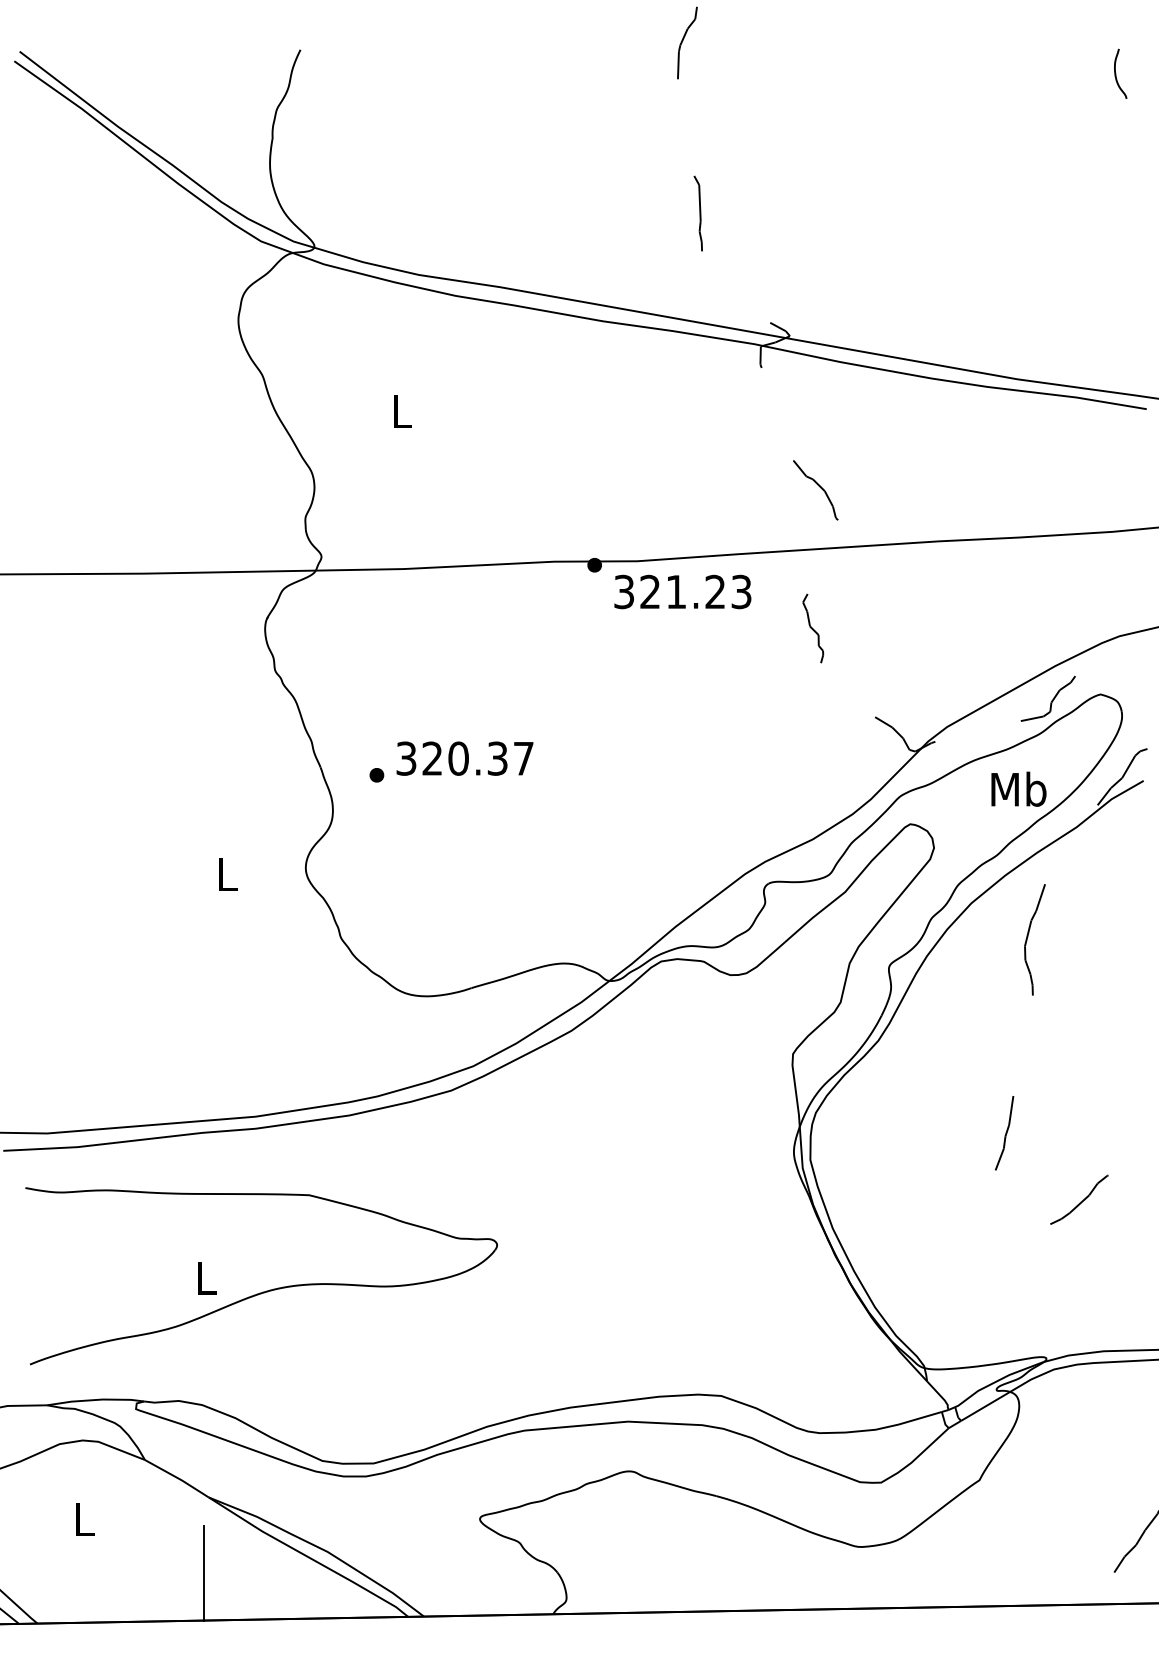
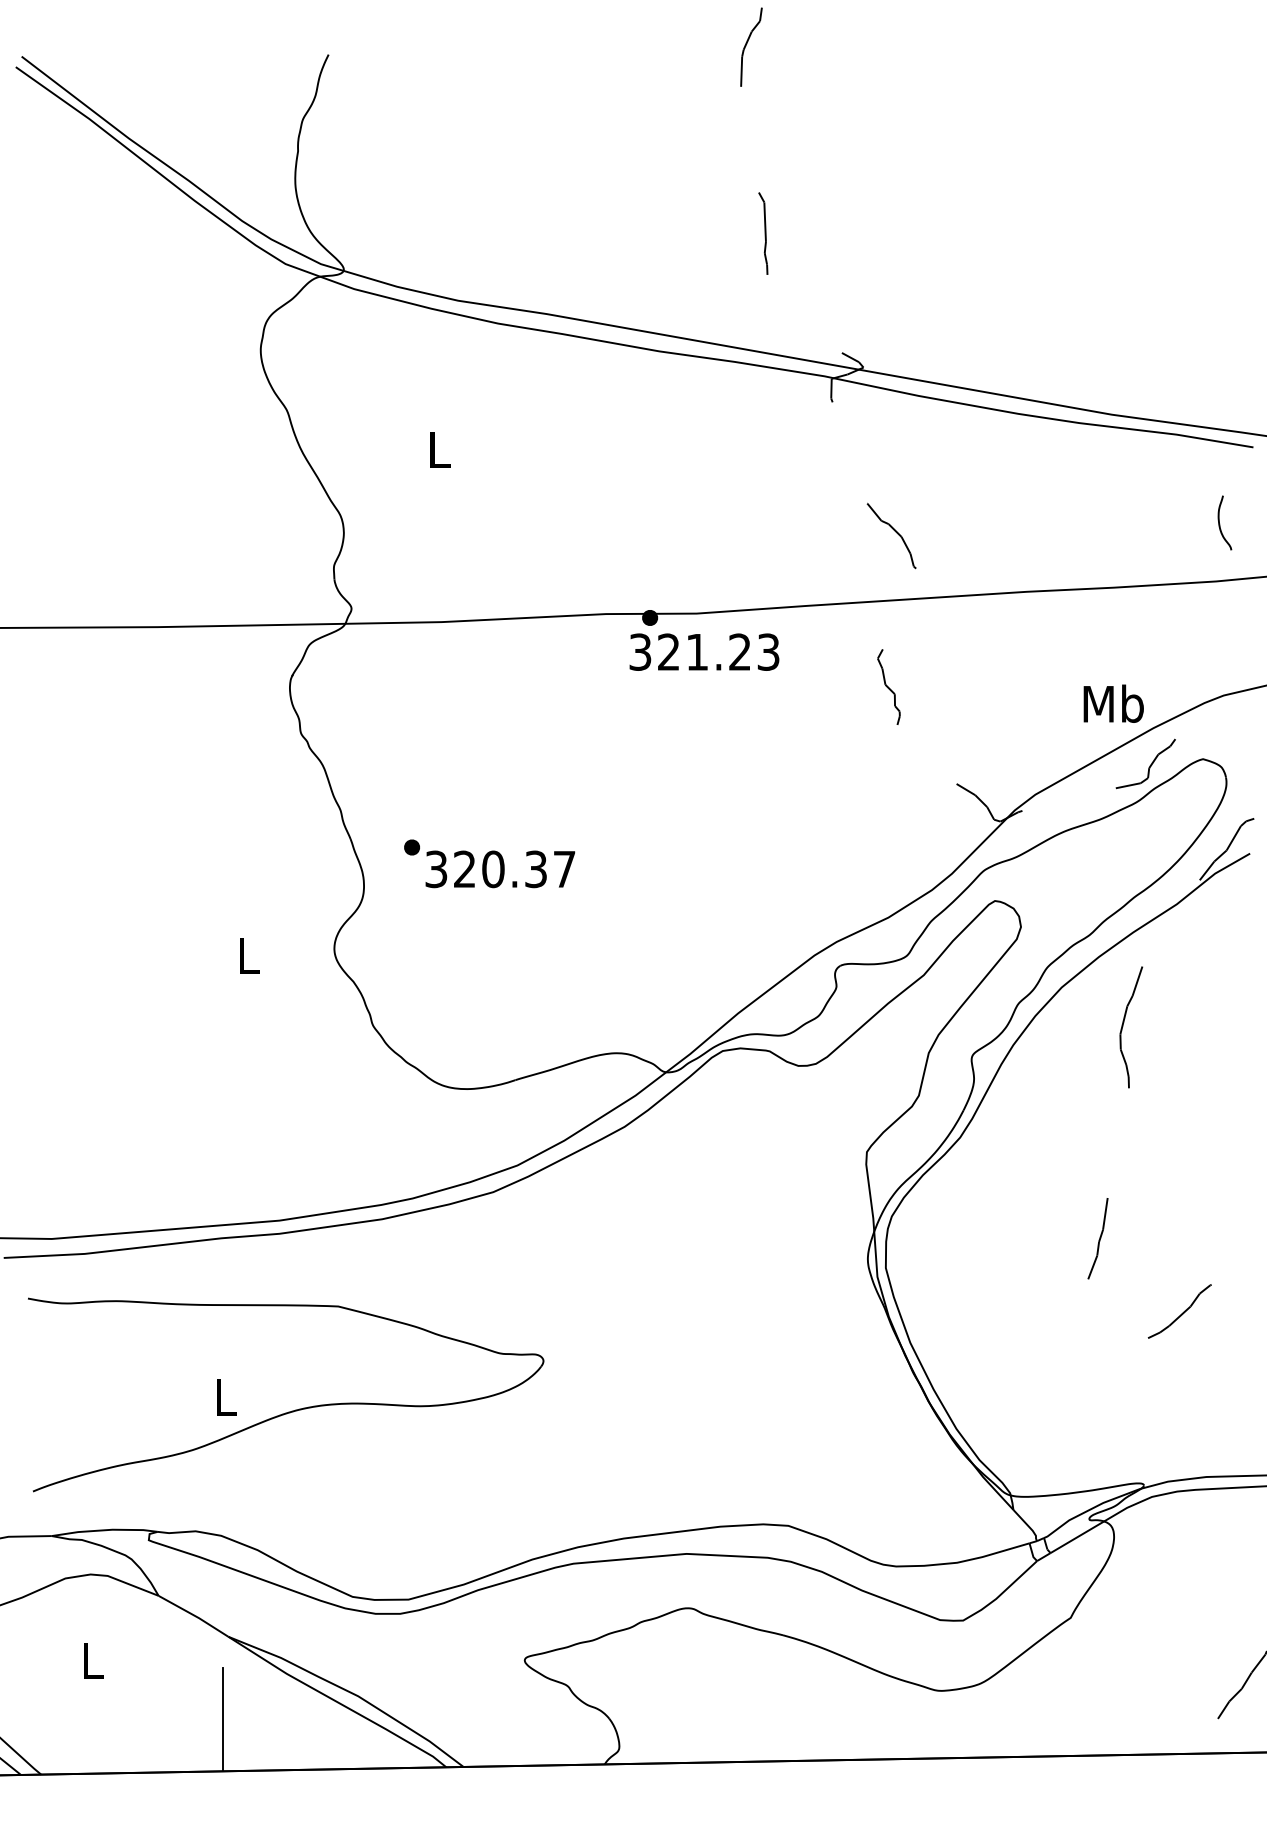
curve: (1116, 75) -> (1220, 524), moved
text: (682, 591) -> (704, 651), moved
text: (465, 758) -> (500, 869), moved
text: (1018, 789) -> (1113, 703), moved

